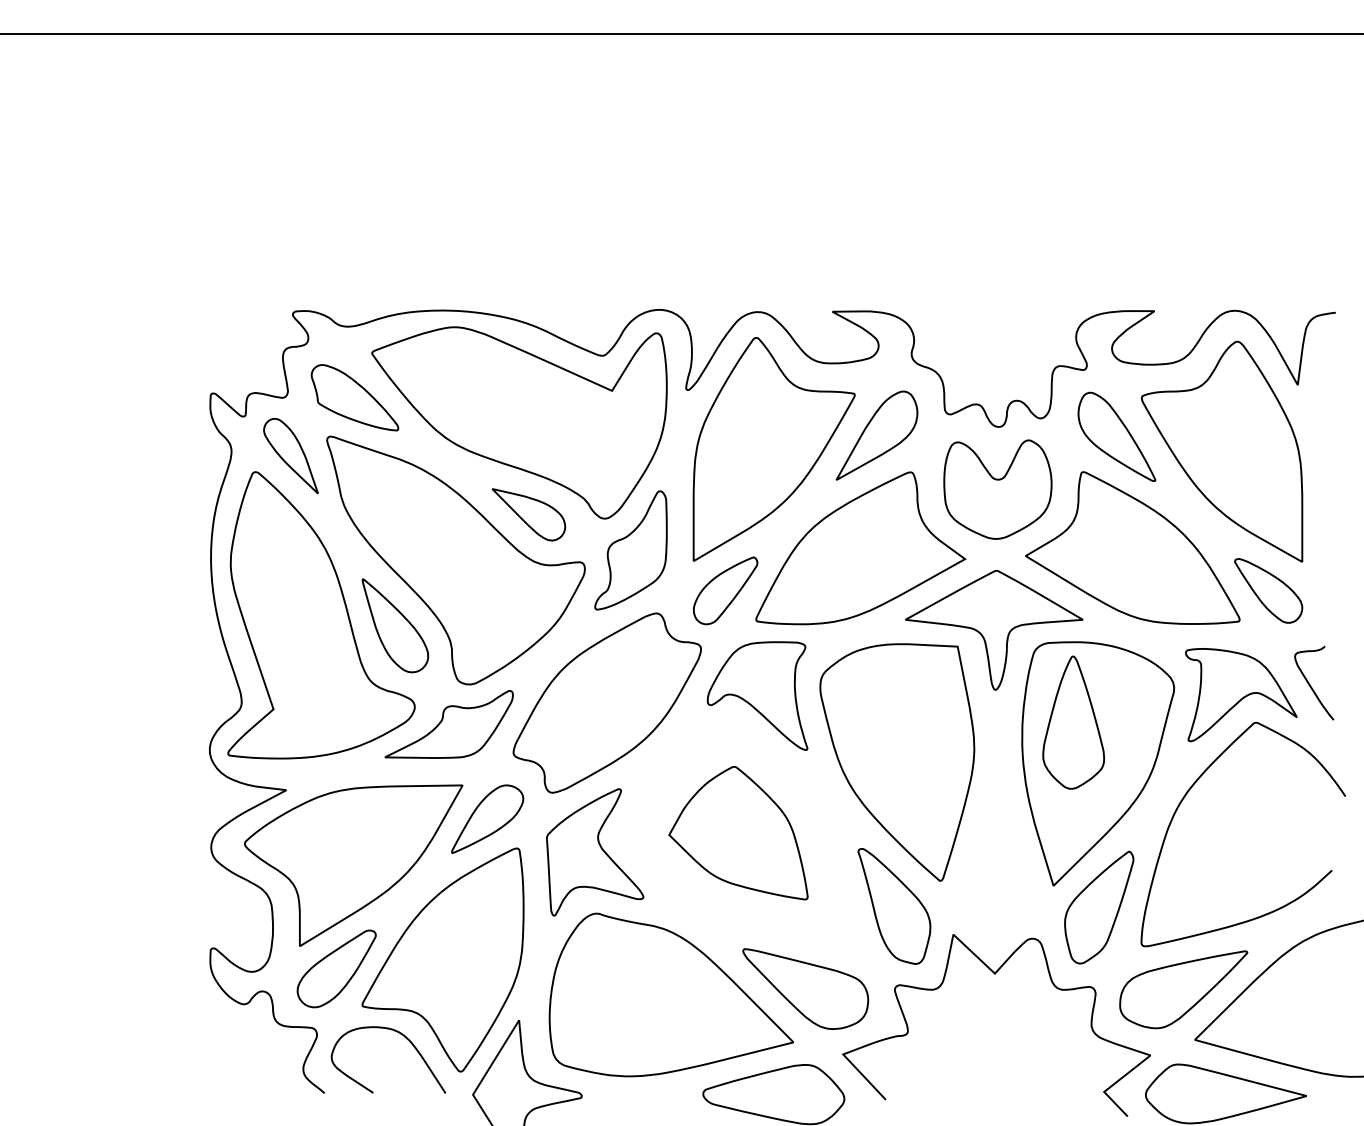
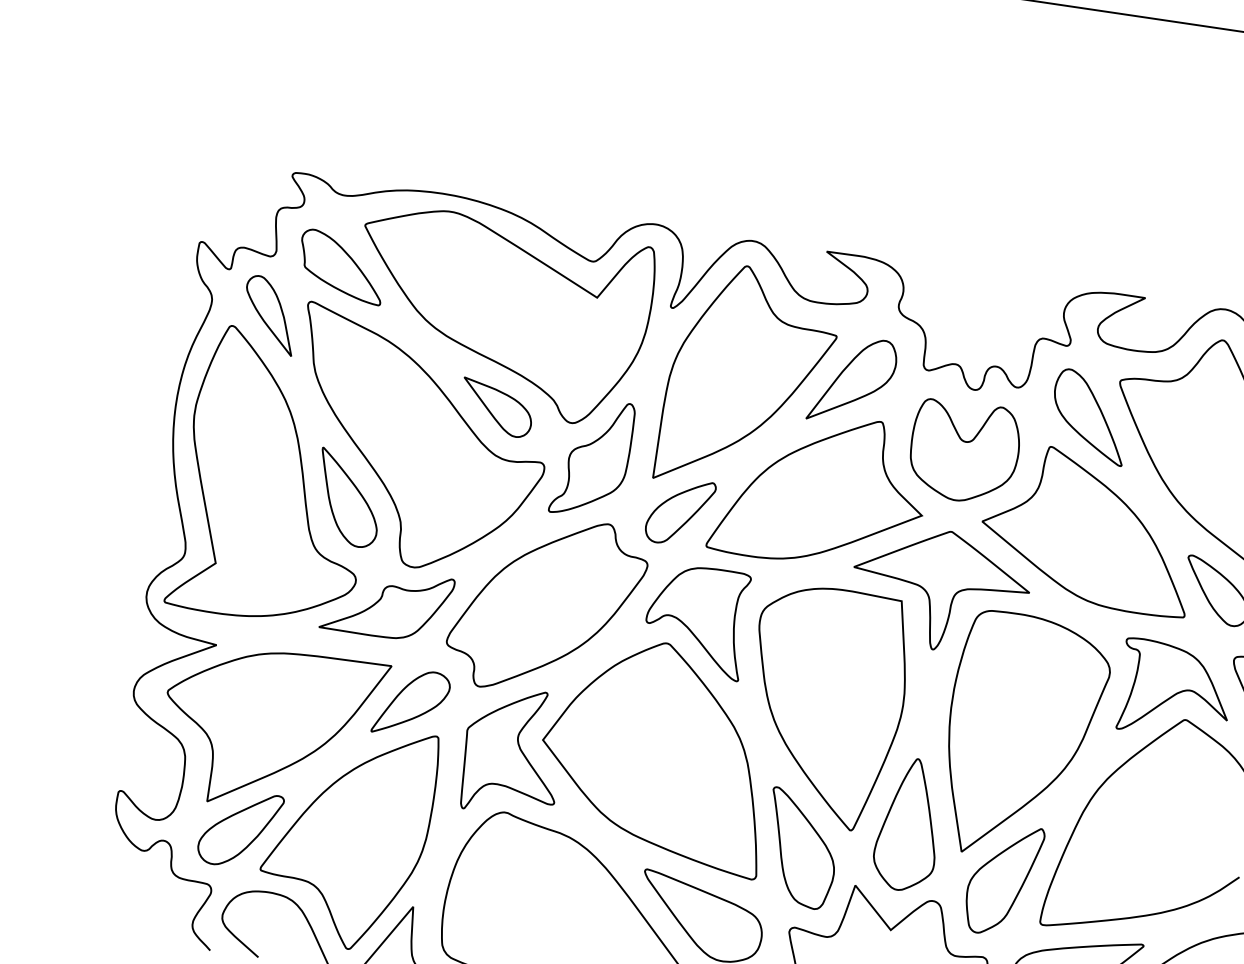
part: (1073, 722) -> (908, 824), moved
part: (738, 832) -> (657, 753), size x1.67

